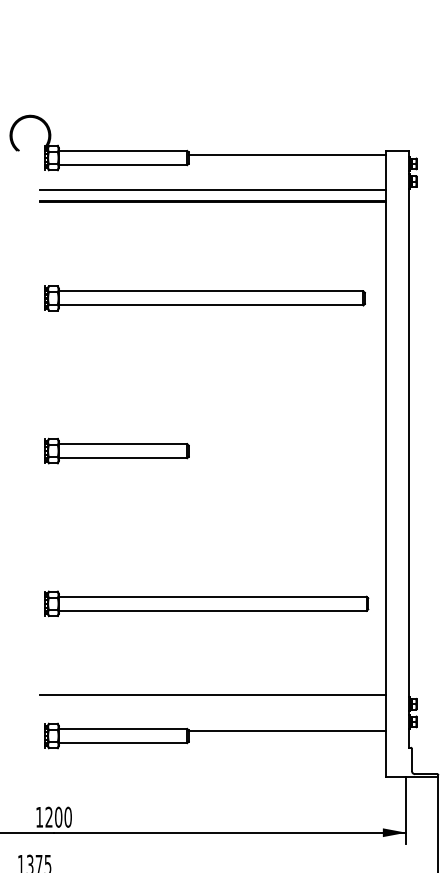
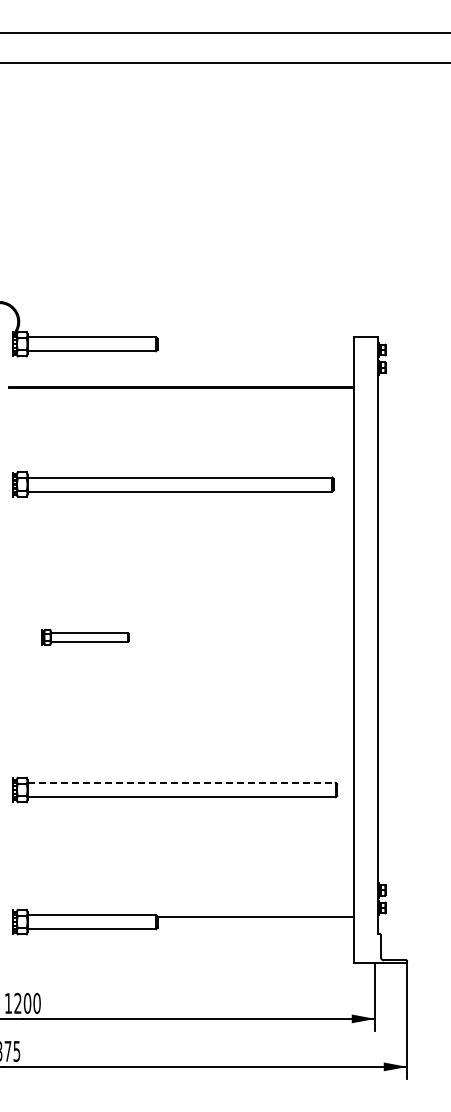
line: (286, 155) -> (255, 341), removed
line: (212, 190) -> (181, 376), removed
part: (116, 451) -> (85, 637), size x0.6
line: (212, 596) -> (181, 782), solid -> dashed
line: (212, 695) -> (181, 881), removed

